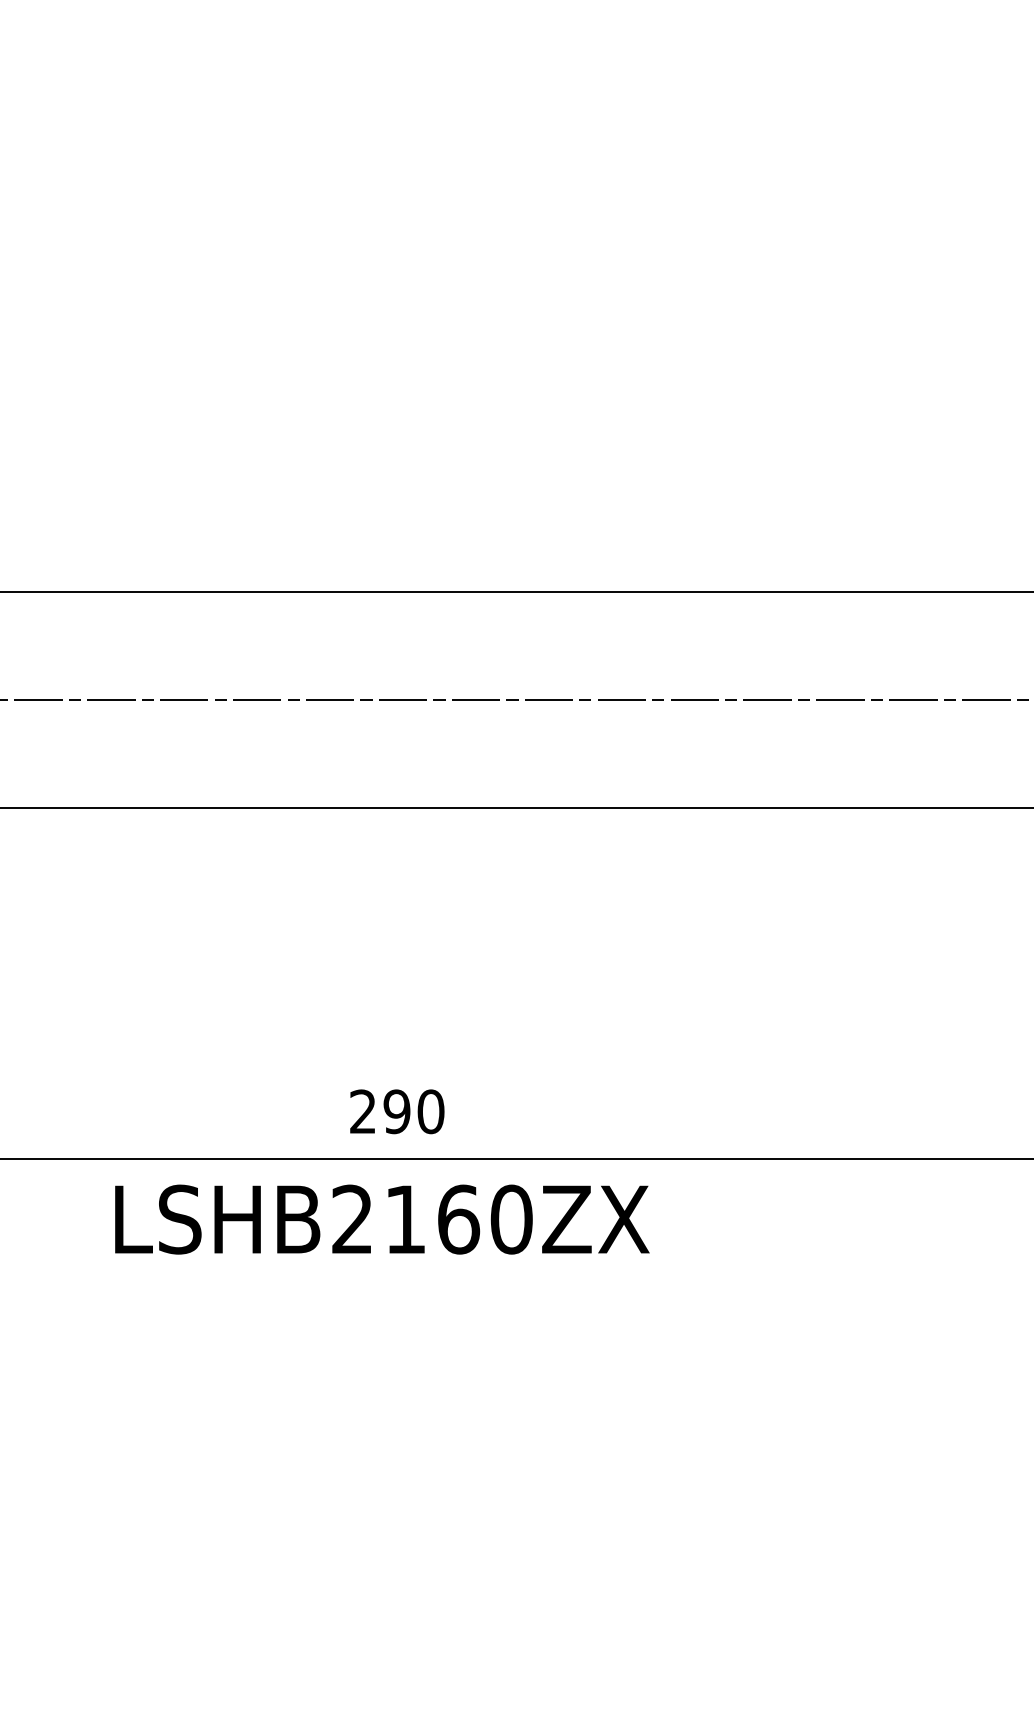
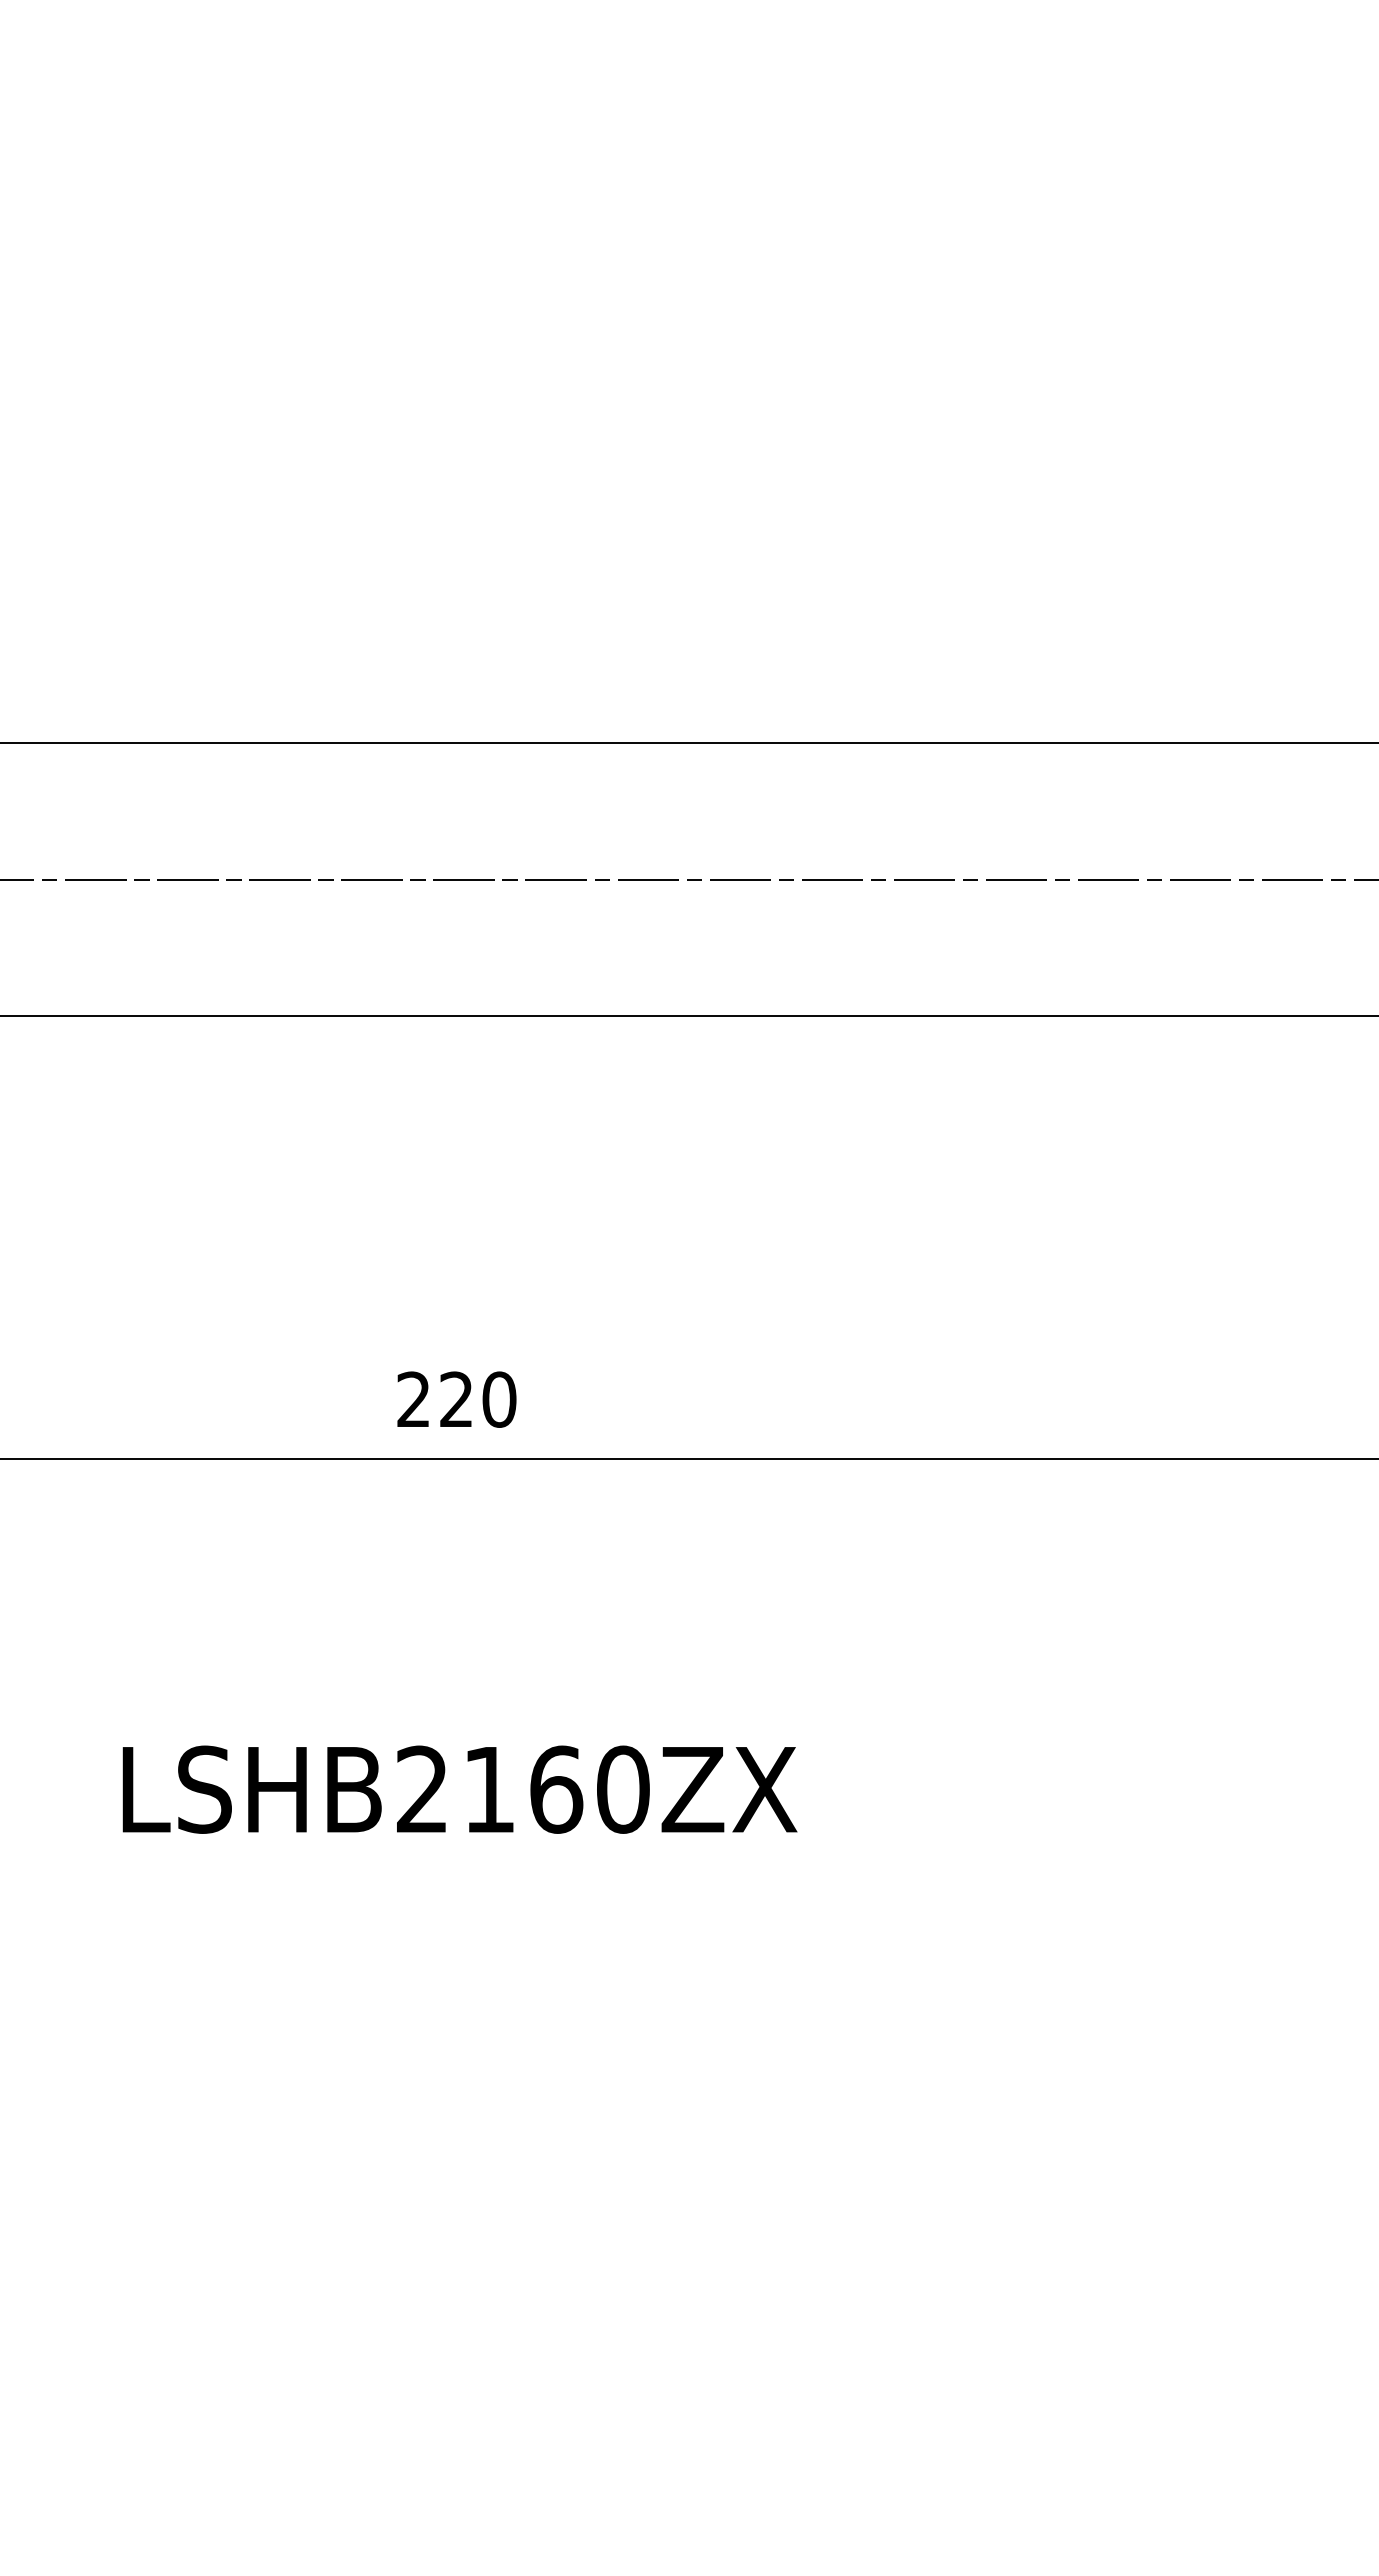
text: (396, 1111) -> (456, 1399), 290 -> 220
text: (381, 1219) -> (459, 1789), moved

